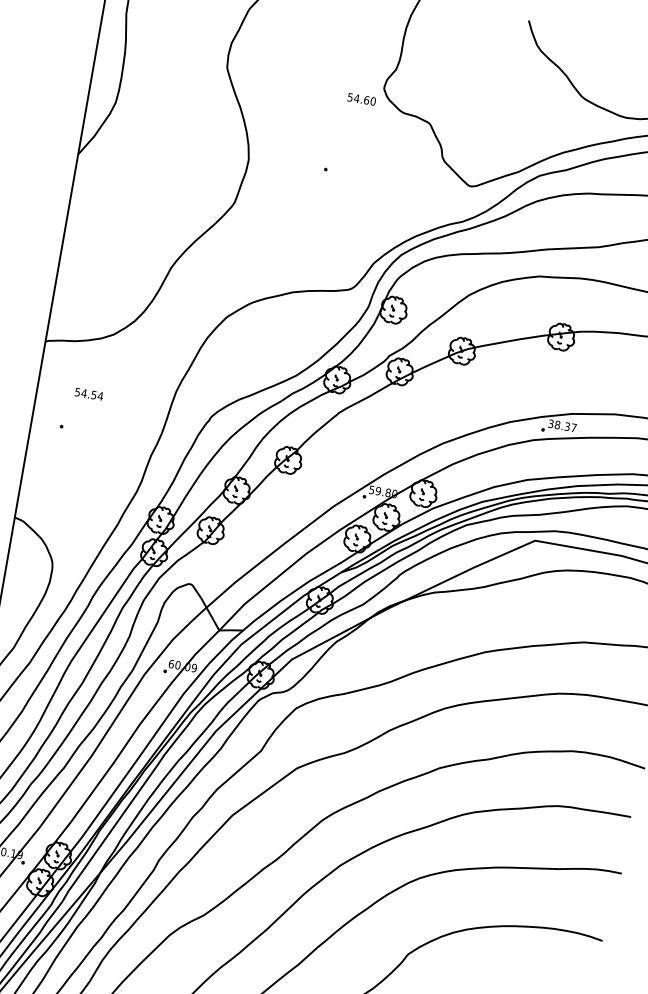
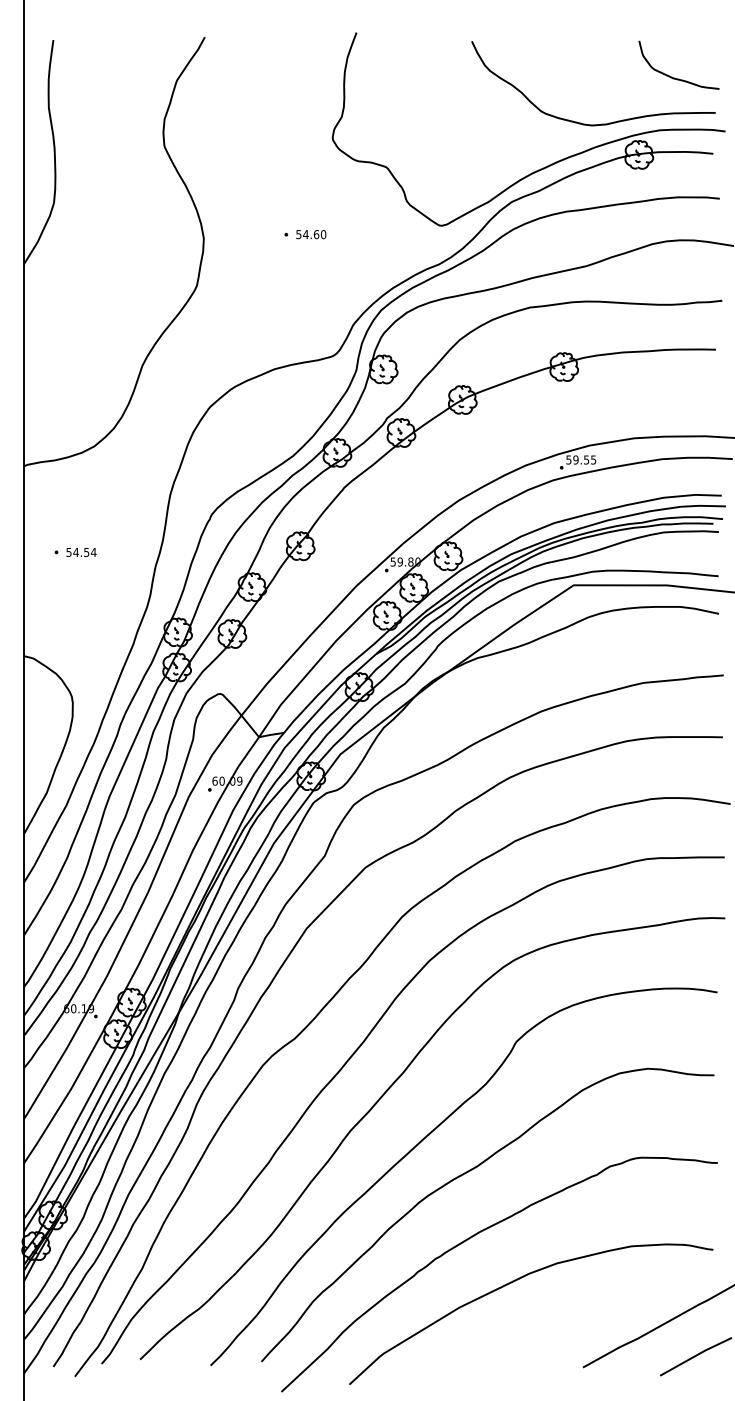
text: (362, 99) -> (311, 234), moved
text: (89, 394) -> (81, 552), moved
text: (562, 425) -> (581, 459), 38.37 -> 59.55

